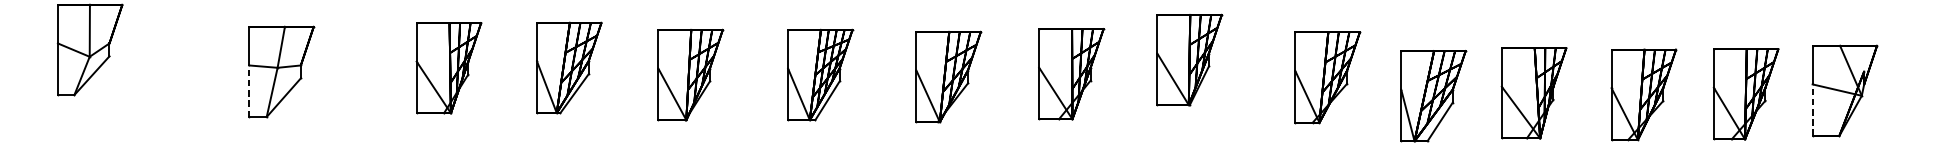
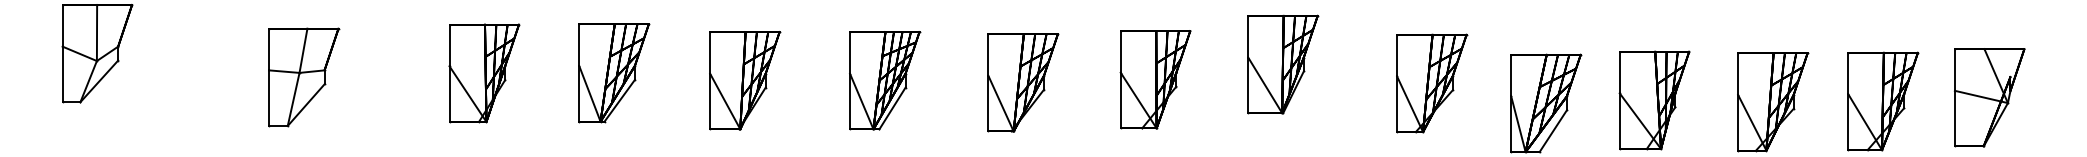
line: (248, 91) -> (268, 98), dashed -> solid
line: (1812, 110) -> (1954, 118), dashed -> solid

